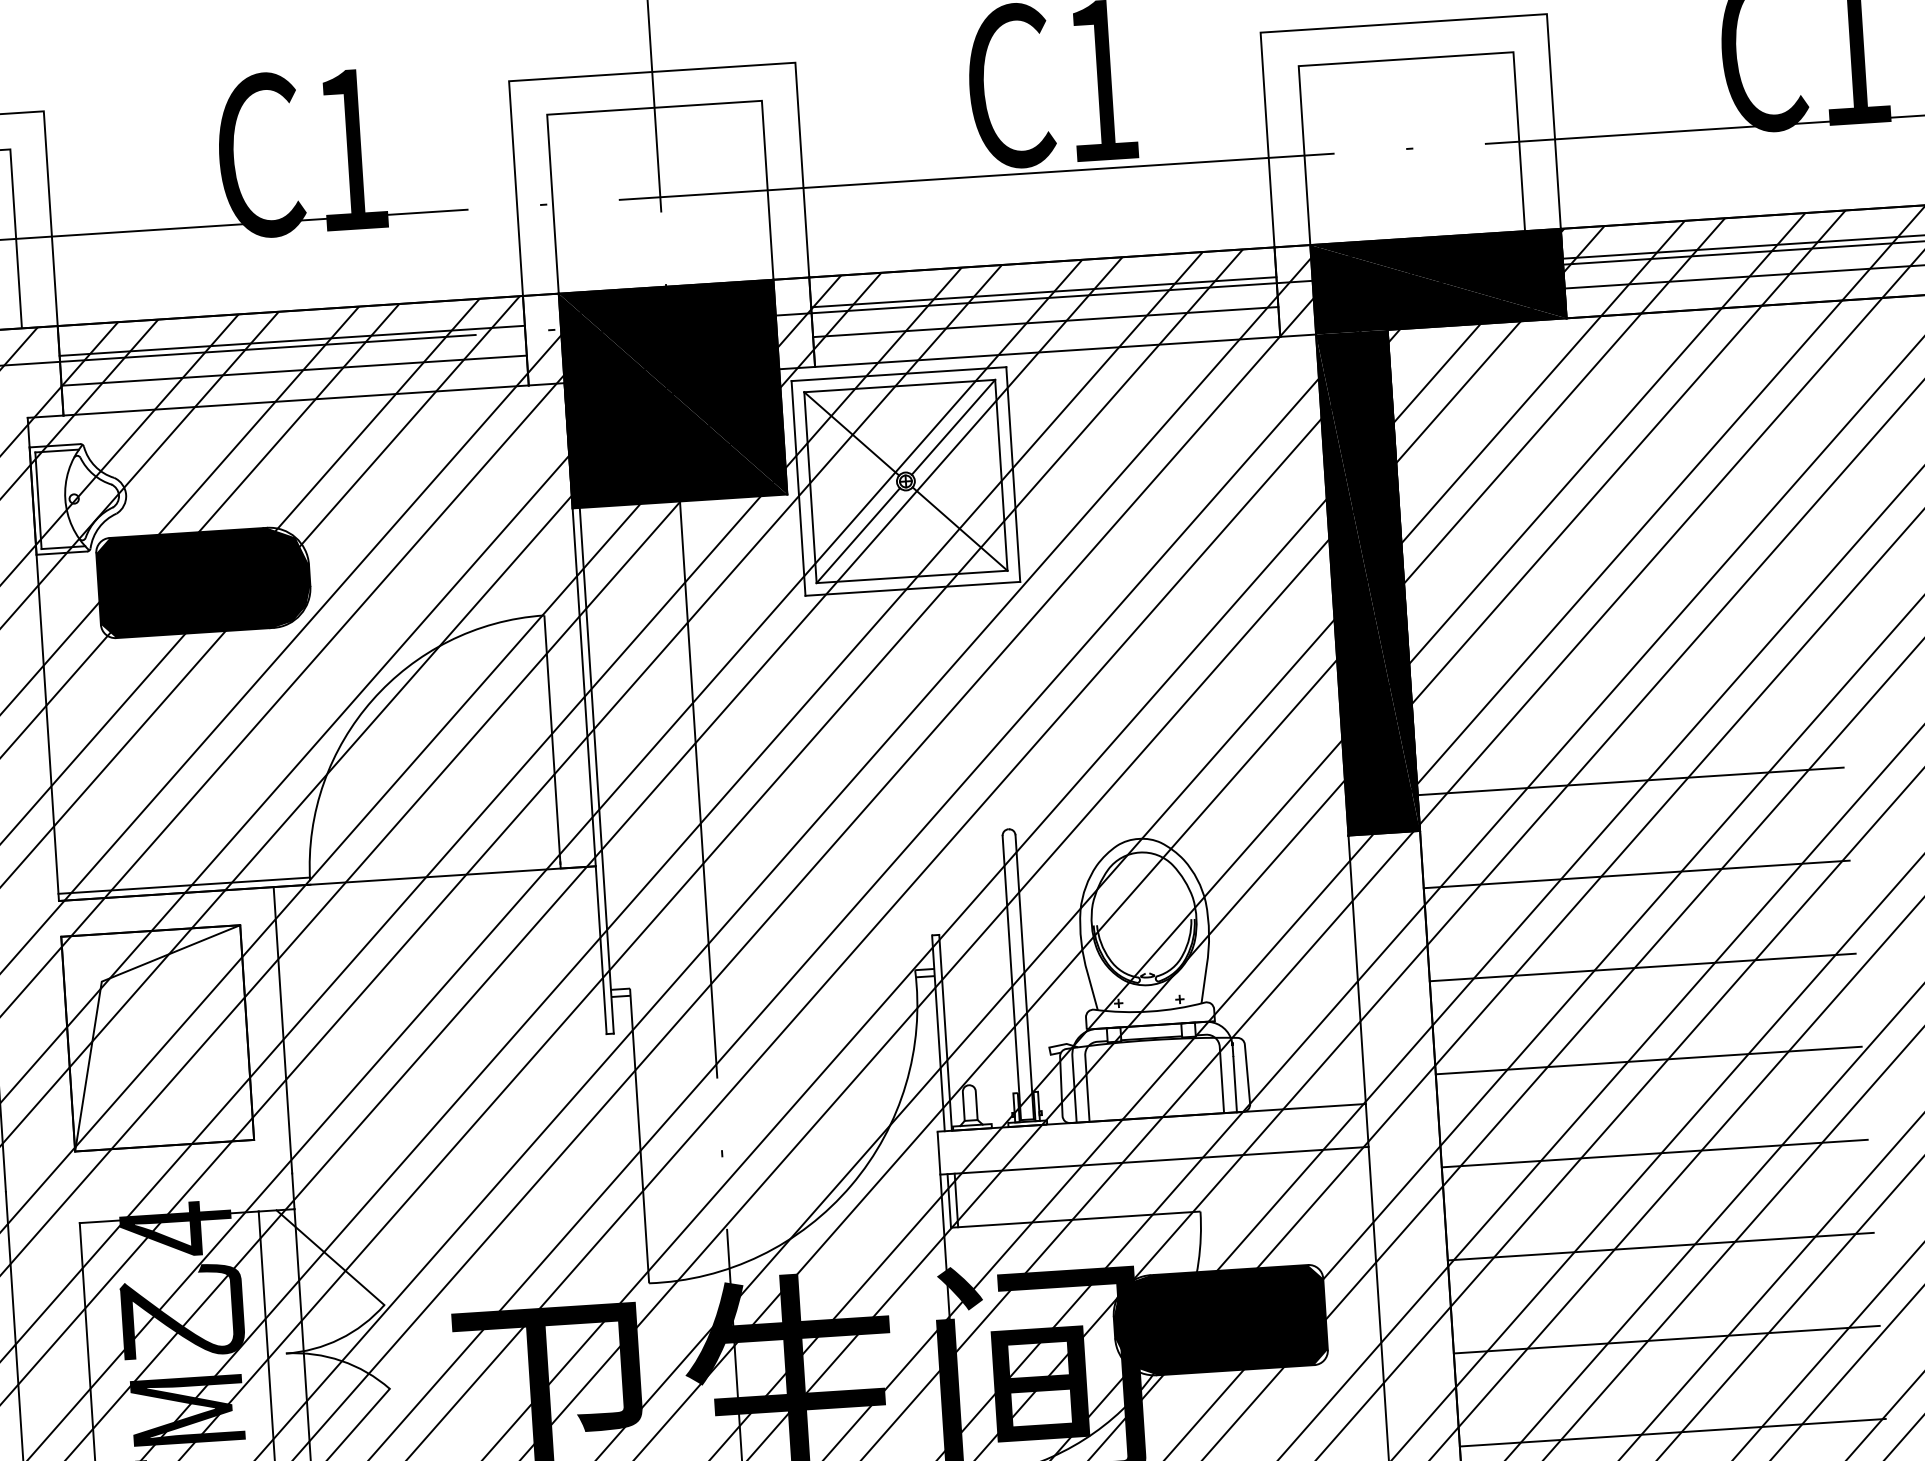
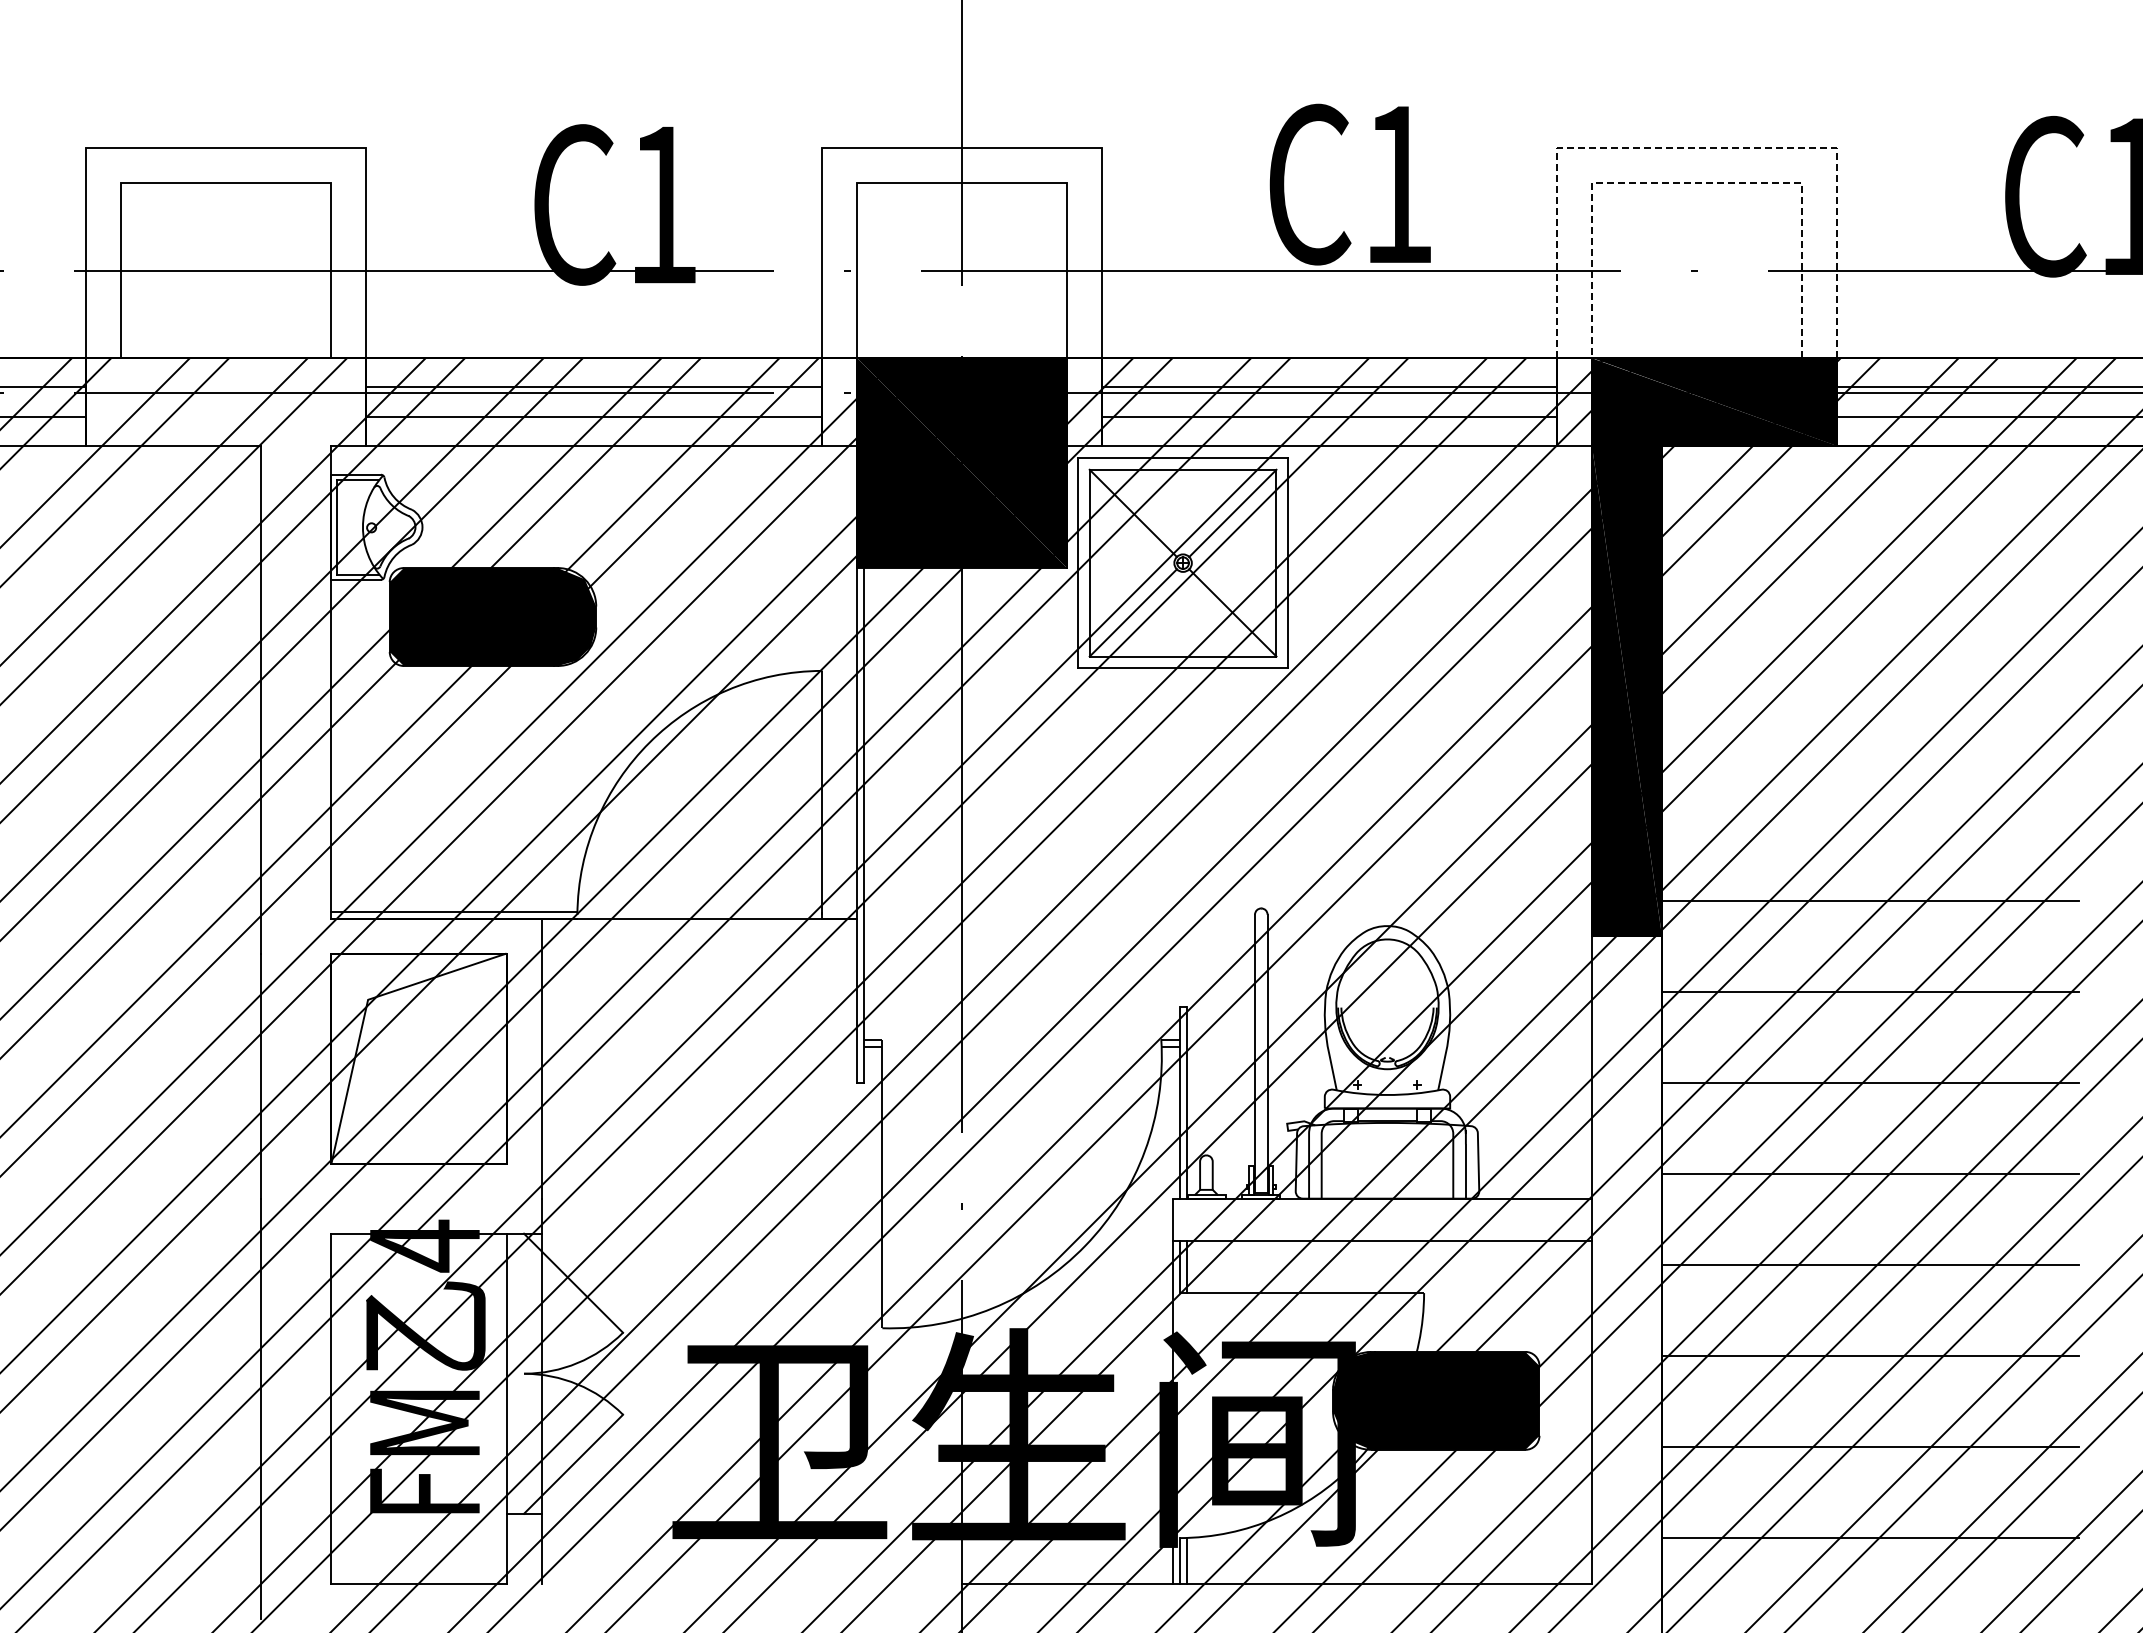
line: (1403, 23) -> (1696, 148), solid -> dashed
line: (1405, 59) -> (1696, 183), solid -> dashed

